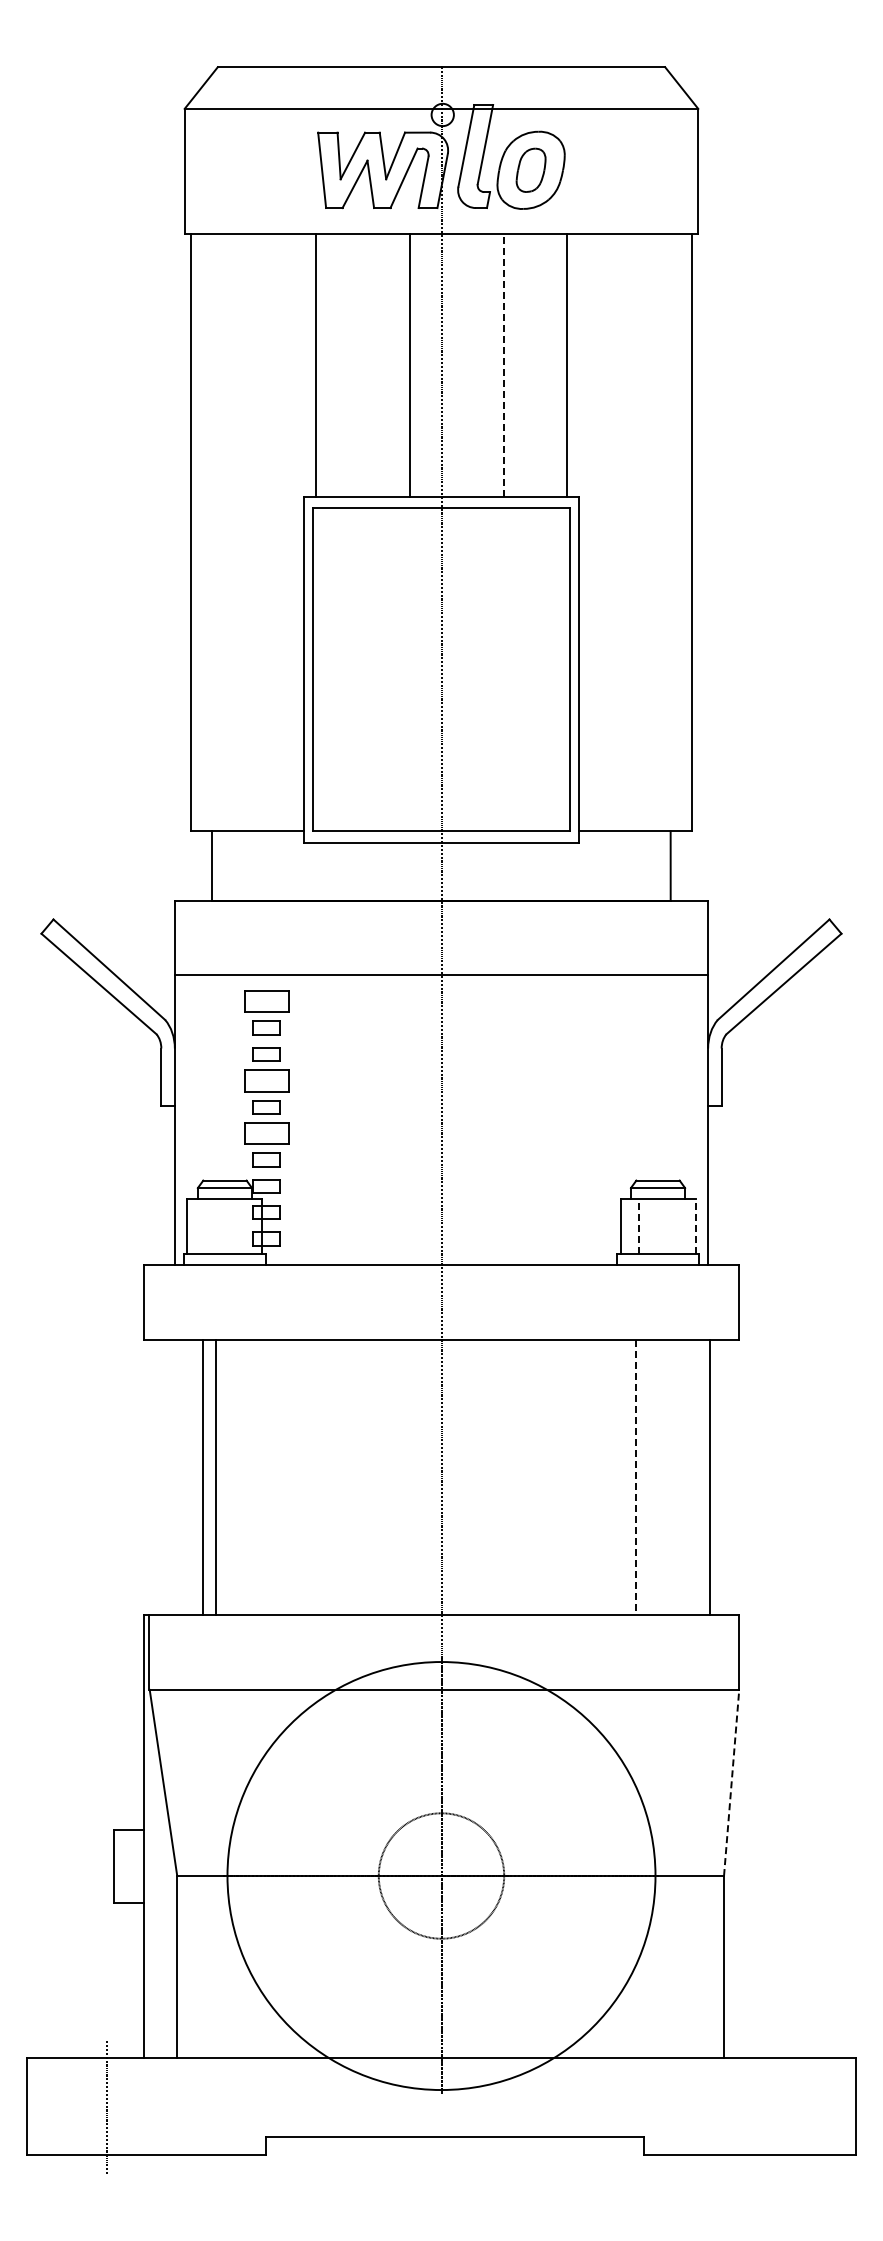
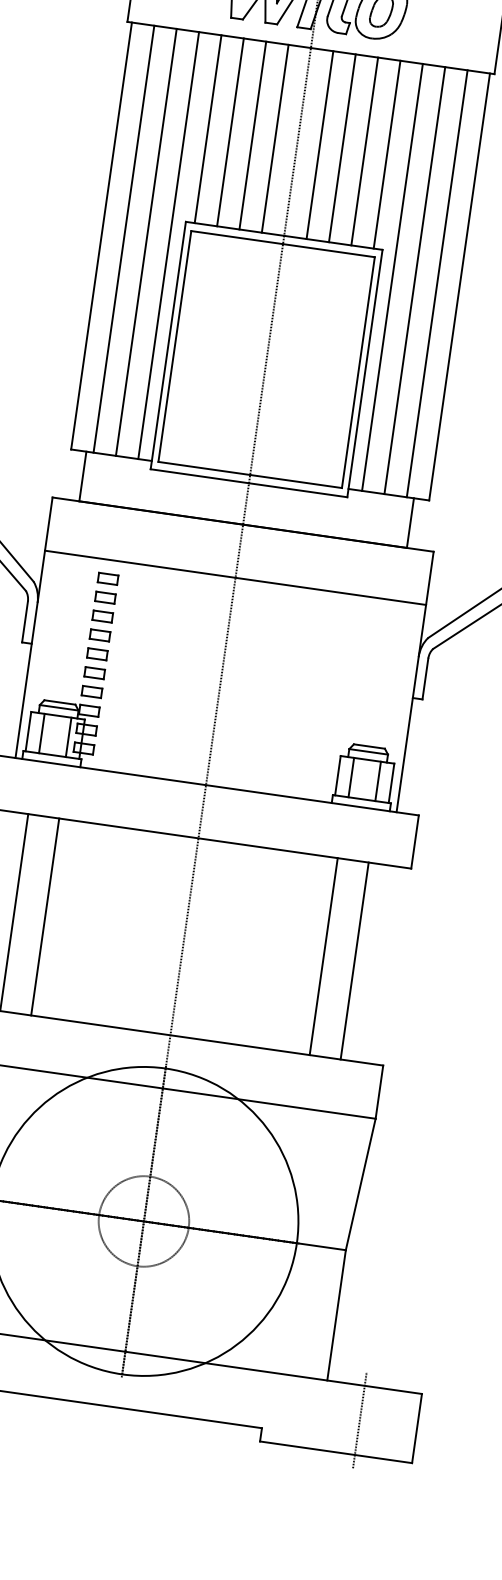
line: (347, 364) -> (230, 131), added
line: (378, 364) -> (252, 134), added
line: (472, 364) -> (319, 144), added
line: (504, 364) -> (342, 147), dashed -> solid
line: (535, 364) -> (364, 150), added
line: (222, 532) -> (124, 239), added
line: (253, 532) -> (146, 242), added
line: (284, 532) -> (168, 245), added
line: (598, 532) -> (392, 277), added
line: (629, 532) -> (414, 280), added
line: (660, 532) -> (437, 283), added
part: (266, 1001) -> (107, 578), size x0.62
part: (266, 1080) -> (99, 635), size x0.62
part: (266, 1133) -> (94, 673), size x0.62
line: (206, 1226) -> (42, 733), added
line: (243, 1226) -> (68, 737), added
line: (639, 1226) -> (351, 777), dashed -> solid
line: (676, 1226) -> (377, 781), added
line: (695, 1226) -> (391, 783), dashed -> solid
line: (215, 1477) -> (45, 916), moved
line: (636, 1477) -> (323, 956), dashed -> solid
line: (709, 1477) -> (354, 960), moved
line: (731, 1782) -> (360, 1184), dashed -> solid
line: (776, 2106) -> (359, 1420), added

